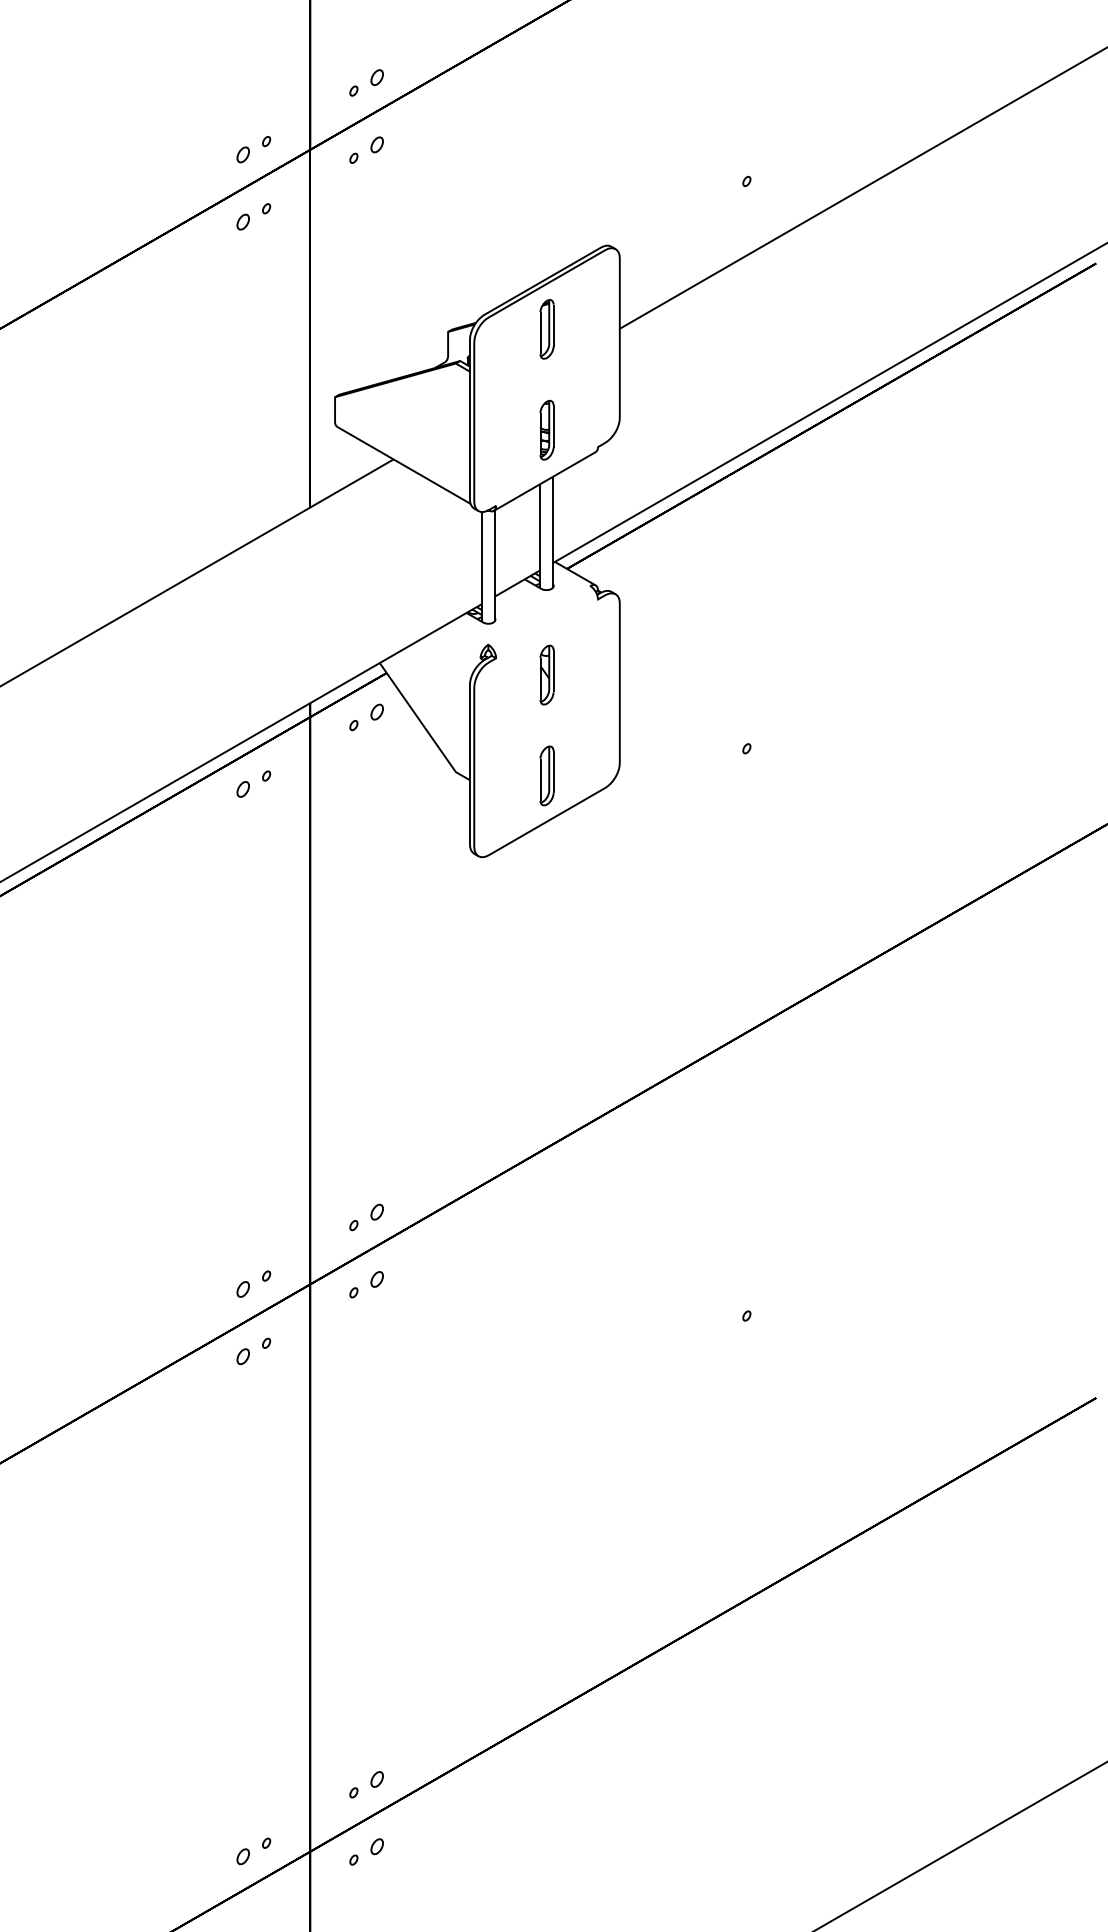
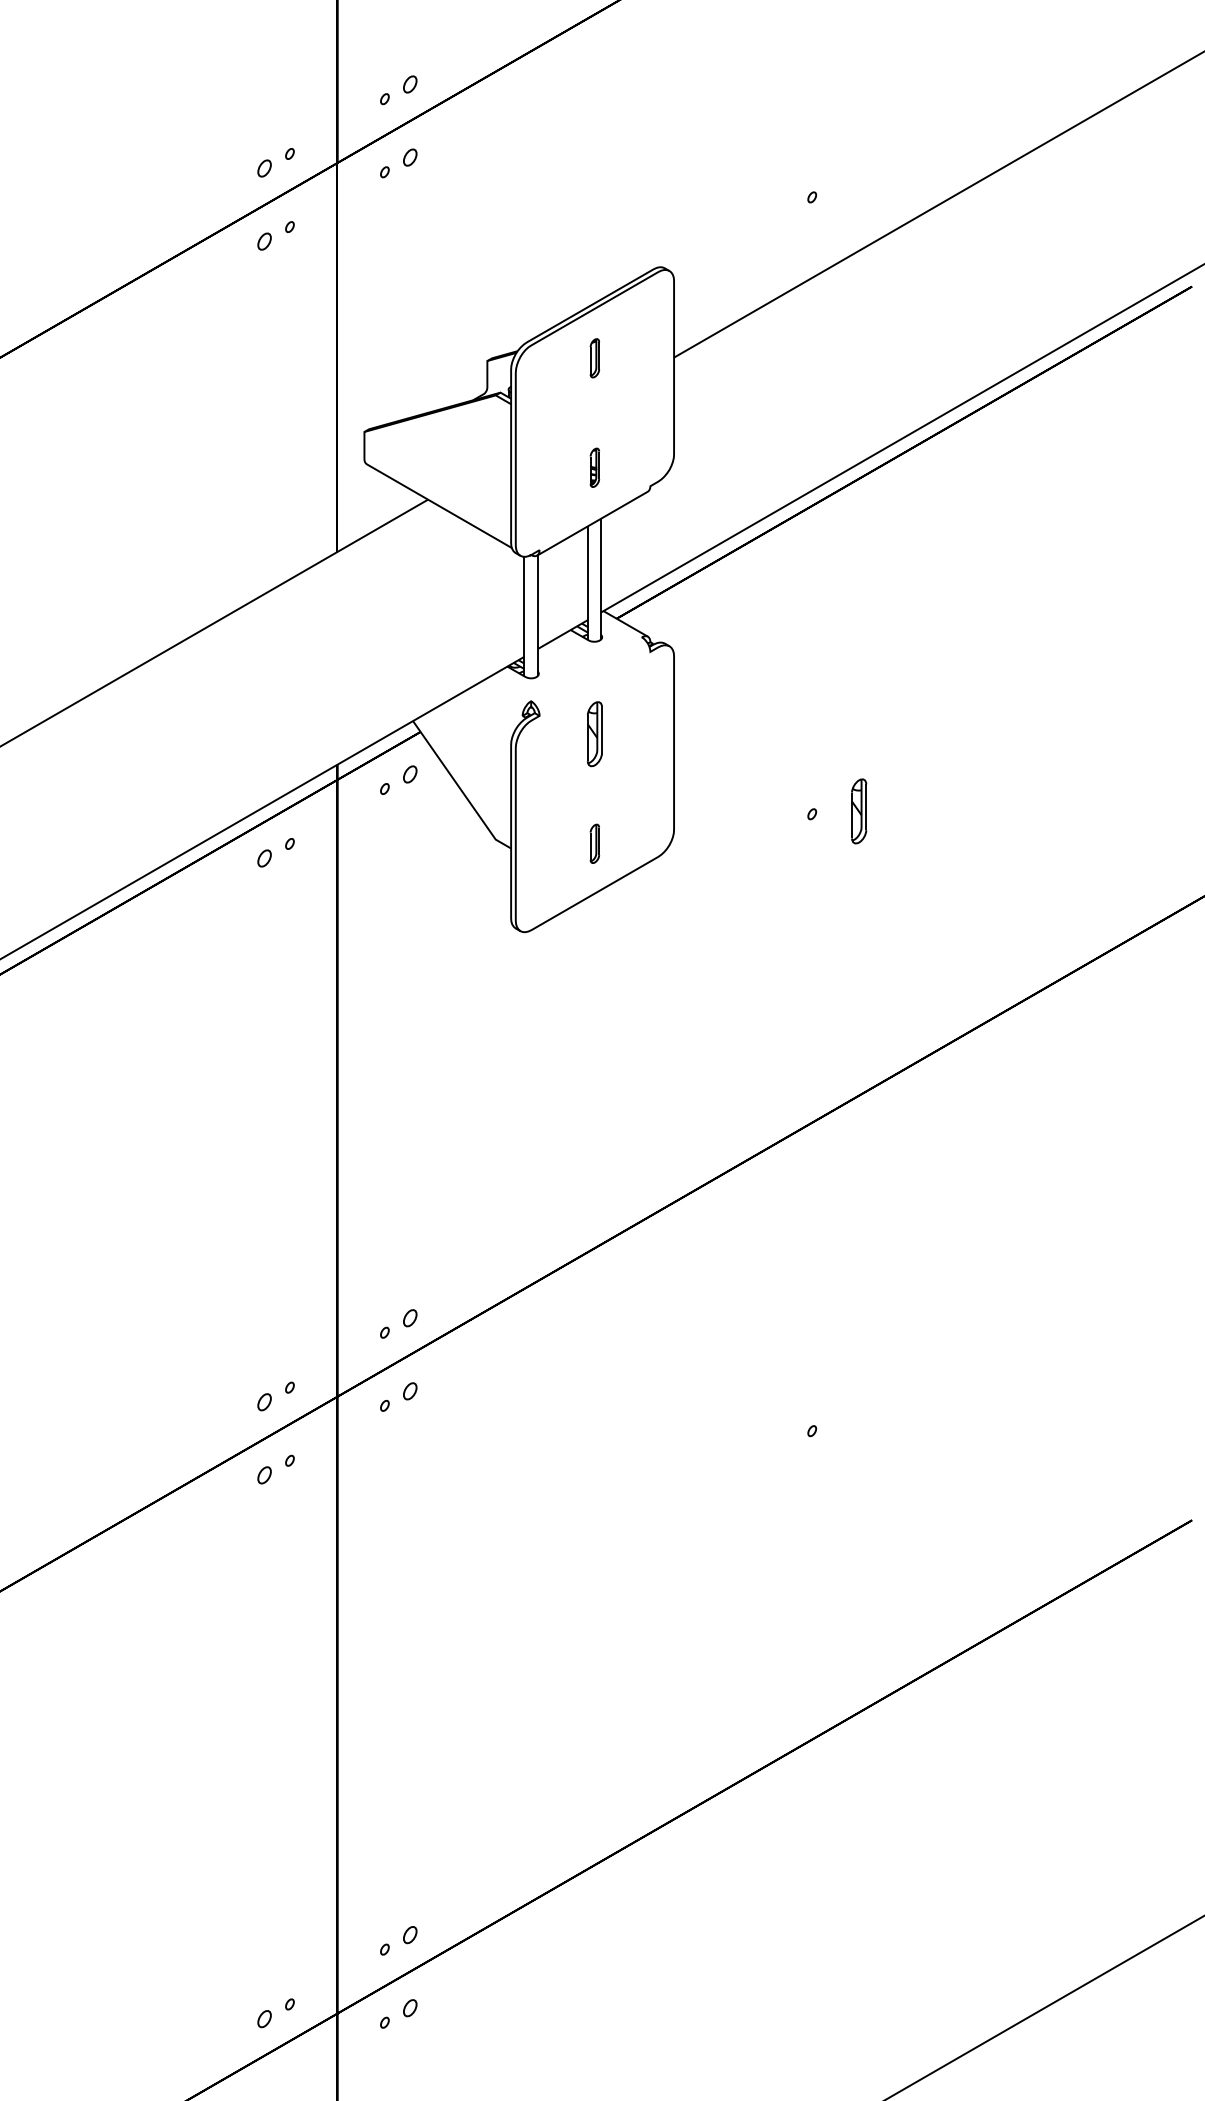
part: (546, 329) -> (594, 358), size x0.6
part: (546, 429) -> (594, 467), size x0.6
part: (789, 745) -> (858, 810), added
part: (546, 775) -> (594, 843), size x0.6

